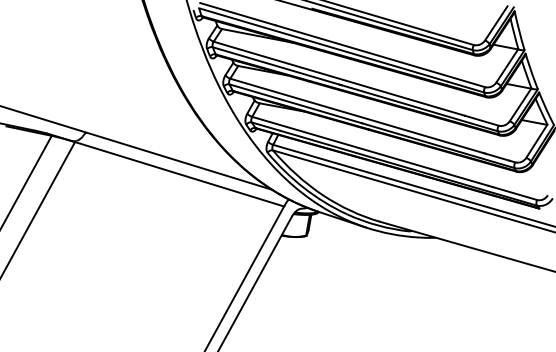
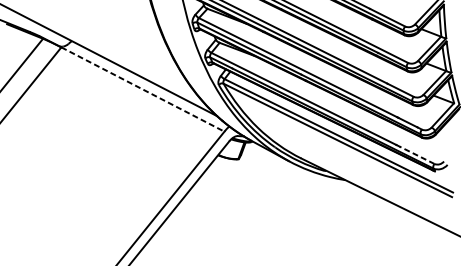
line: (180, 174) -> (143, 89), solid -> dashed
line: (514, 193) -> (416, 155), solid -> dashed

